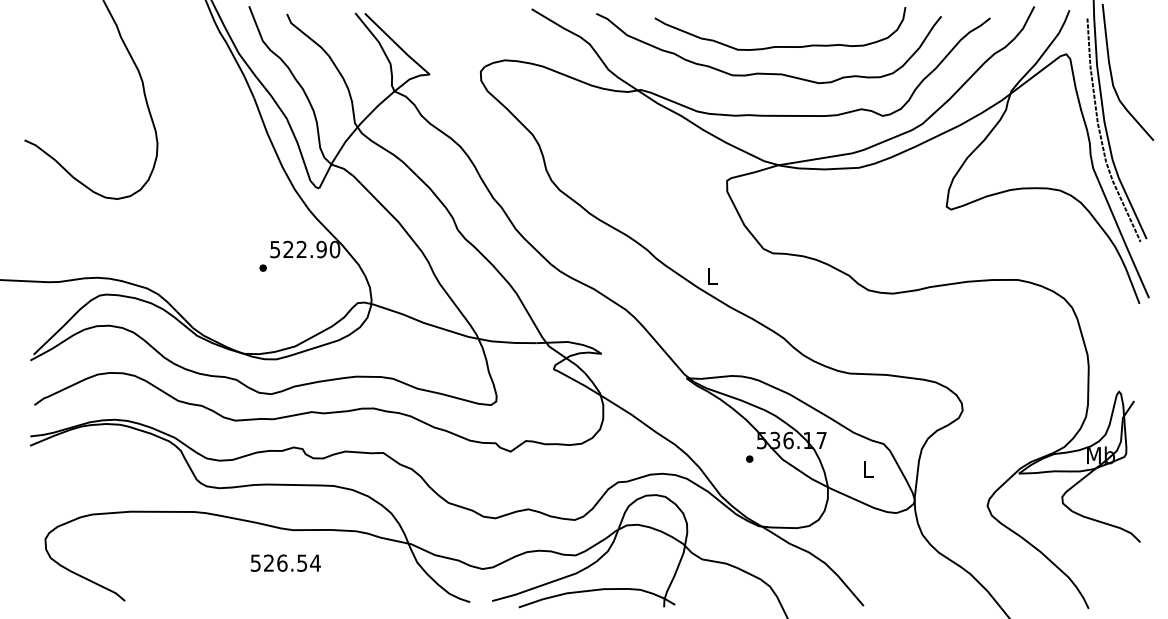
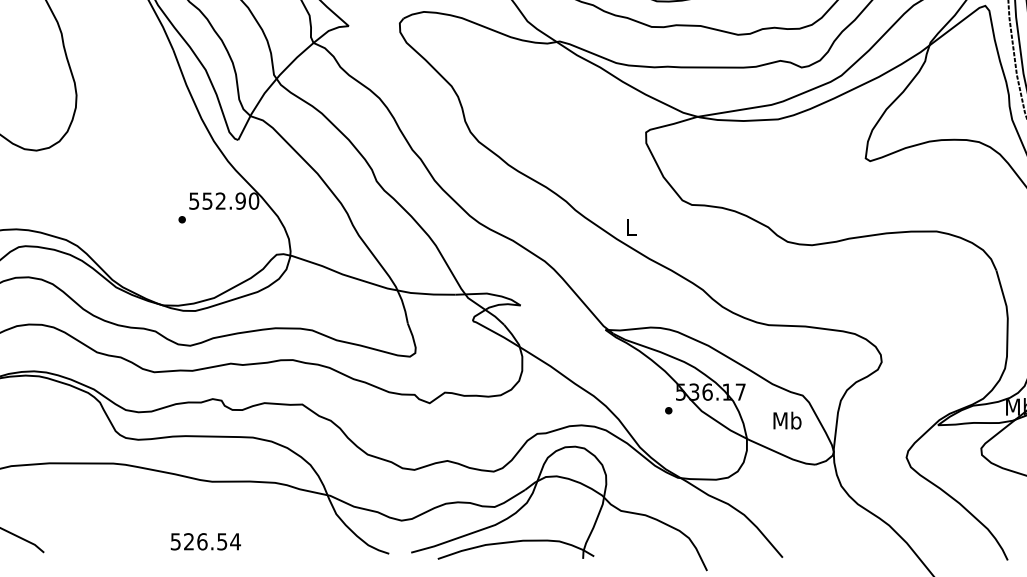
text: (288, 249) -> (207, 201), 522.90 -> 552.90
text: (868, 468) -> (787, 420), L -> Mb
text: (285, 562) -> (205, 541), moved

